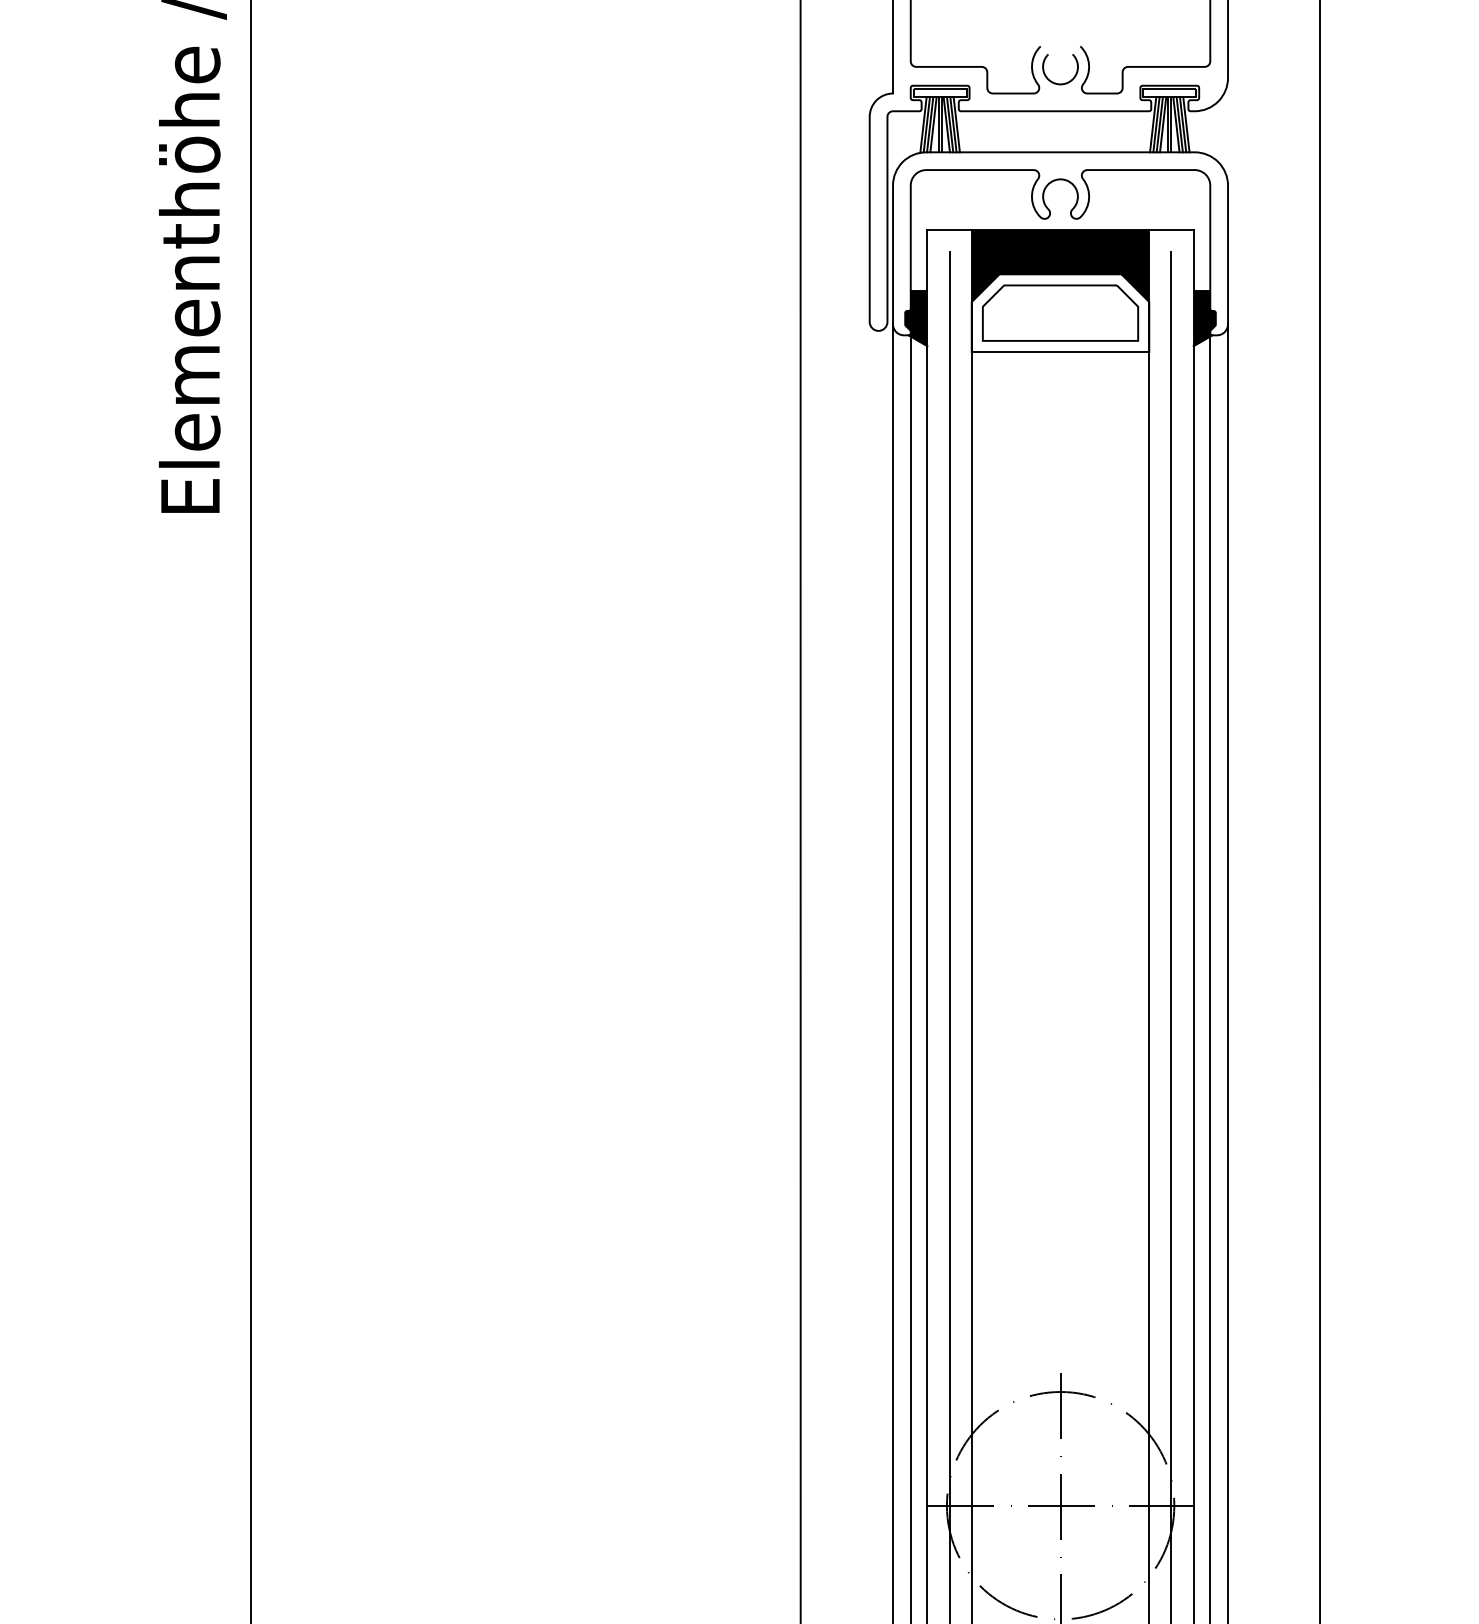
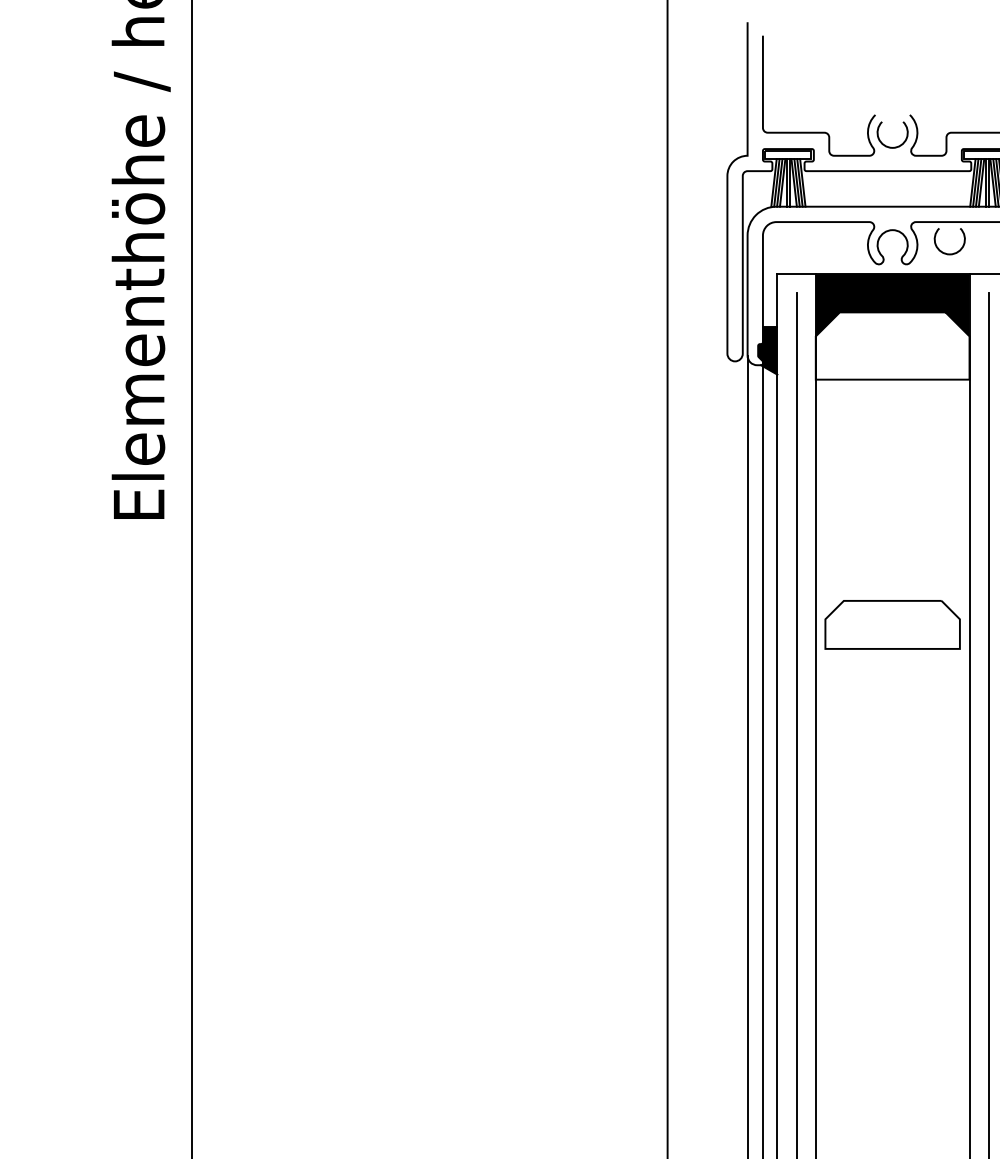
curve: (1119, 204) -> (943, 251), added
part: (1060, 312) -> (892, 624), moved

